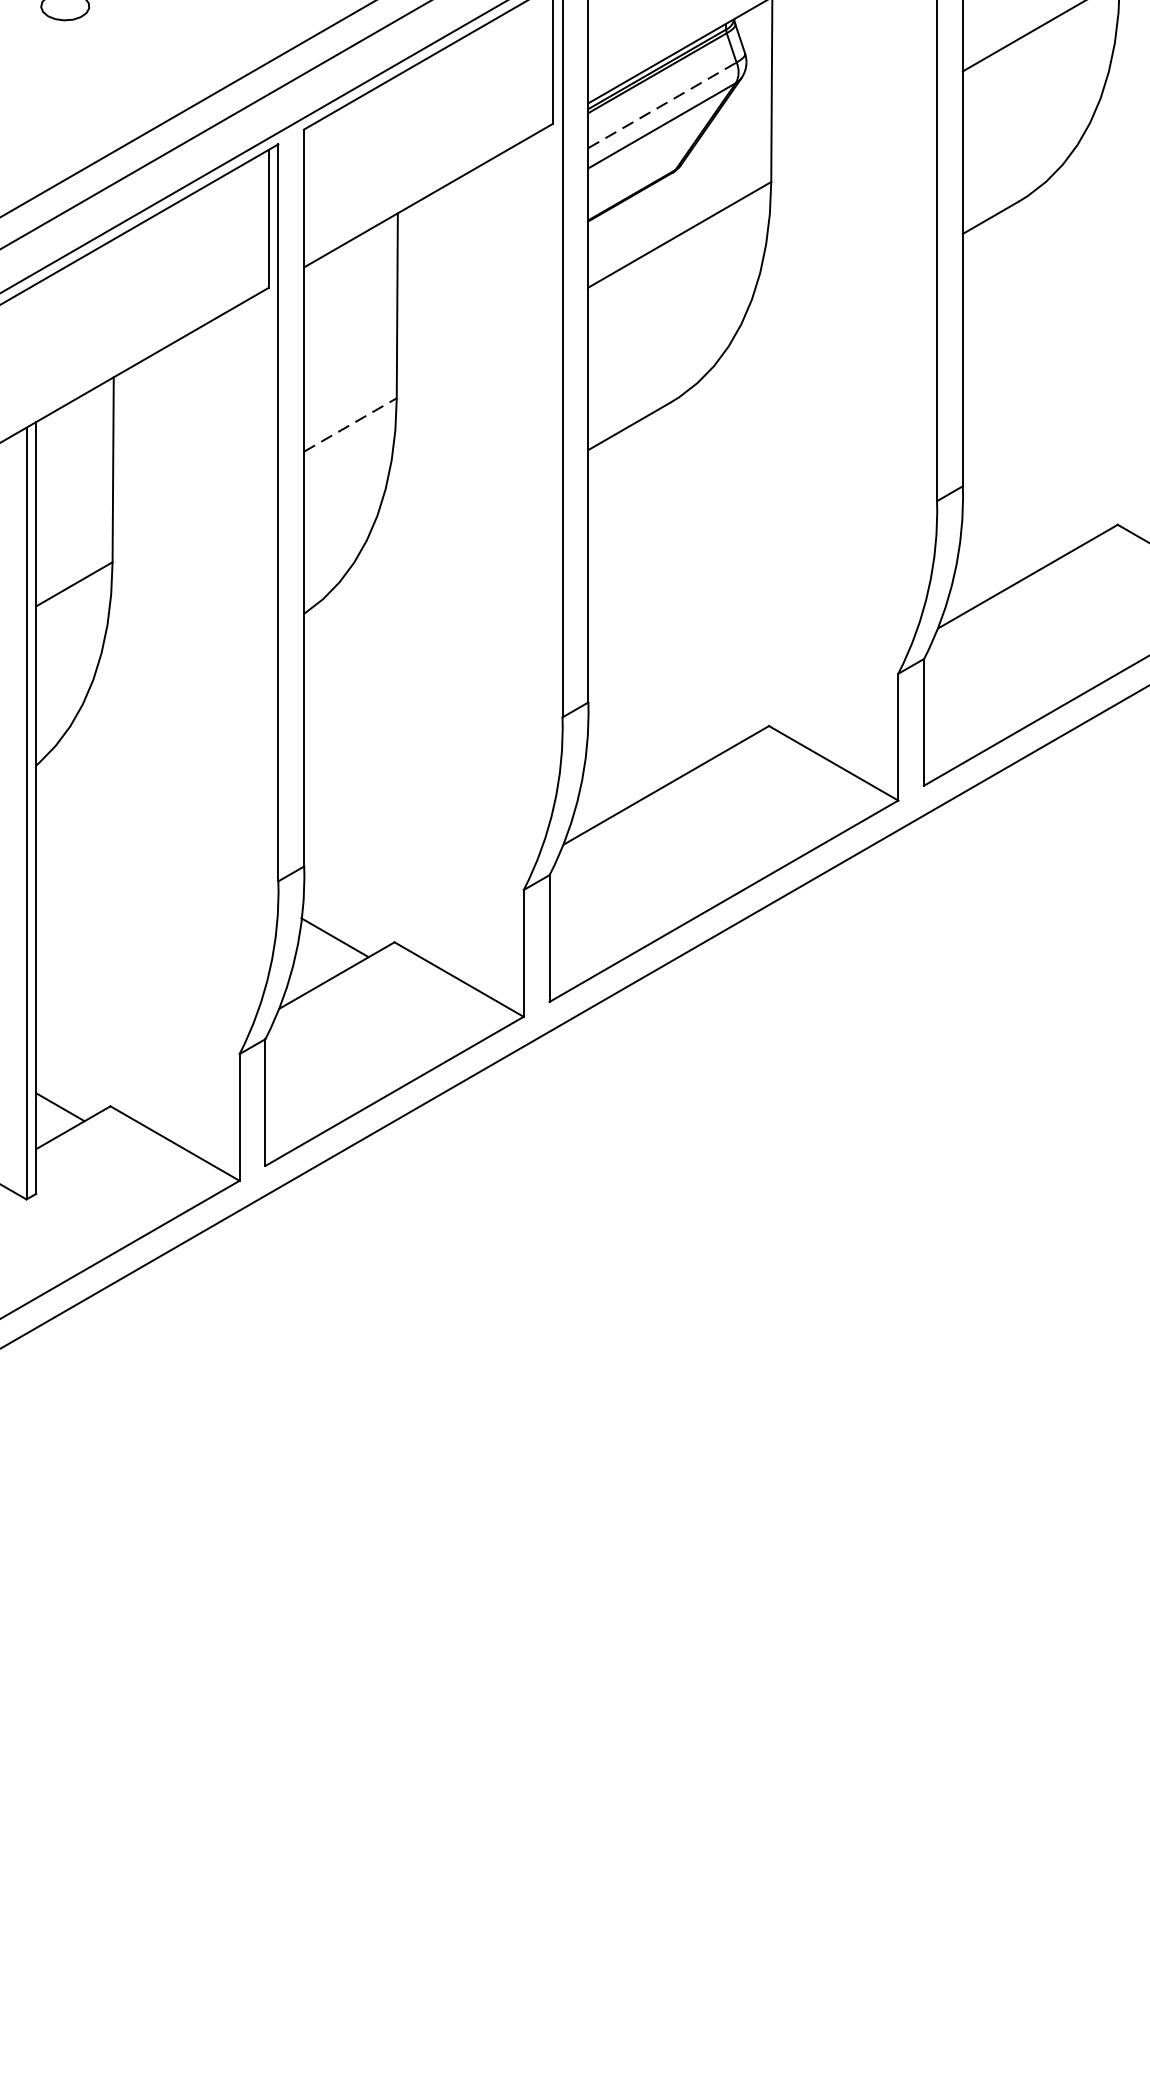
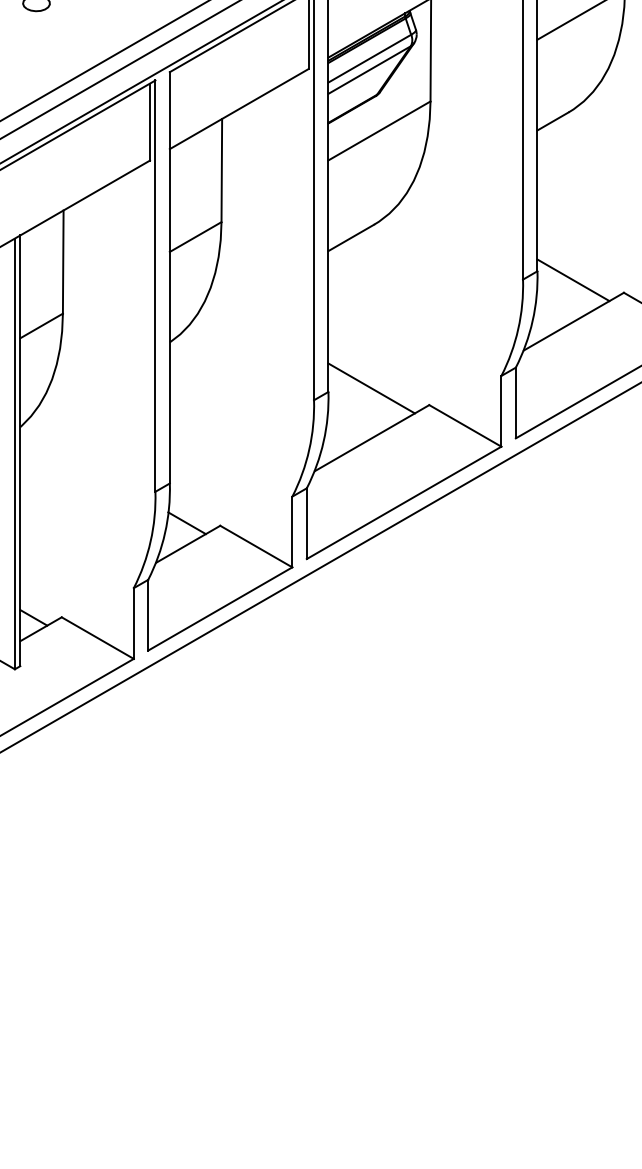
line: (661, 105) -> (369, 58), dashed -> solid
line: (350, 425) -> (195, 237), dashed -> solid
line: (1027, 502) -> (573, 280), added
line: (665, 696) -> (371, 388), added

